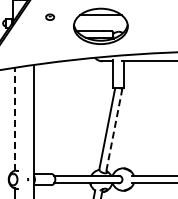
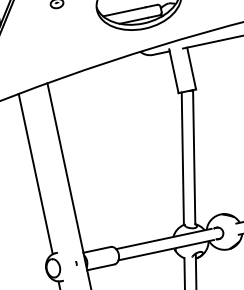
line: (14, 119) -> (35, 174), dashed -> solid
line: (114, 129) -> (194, 156), dashed -> solid

